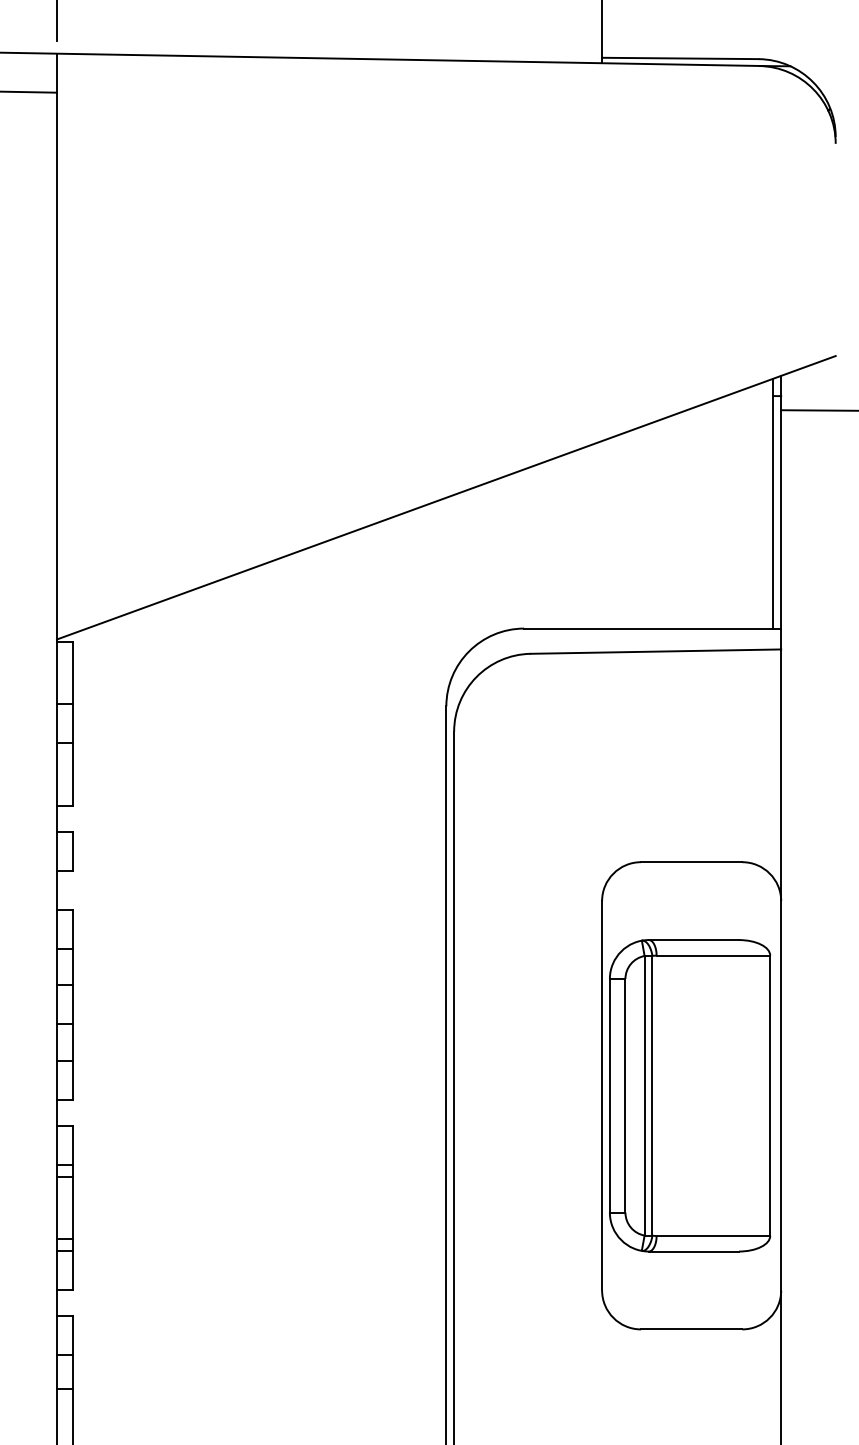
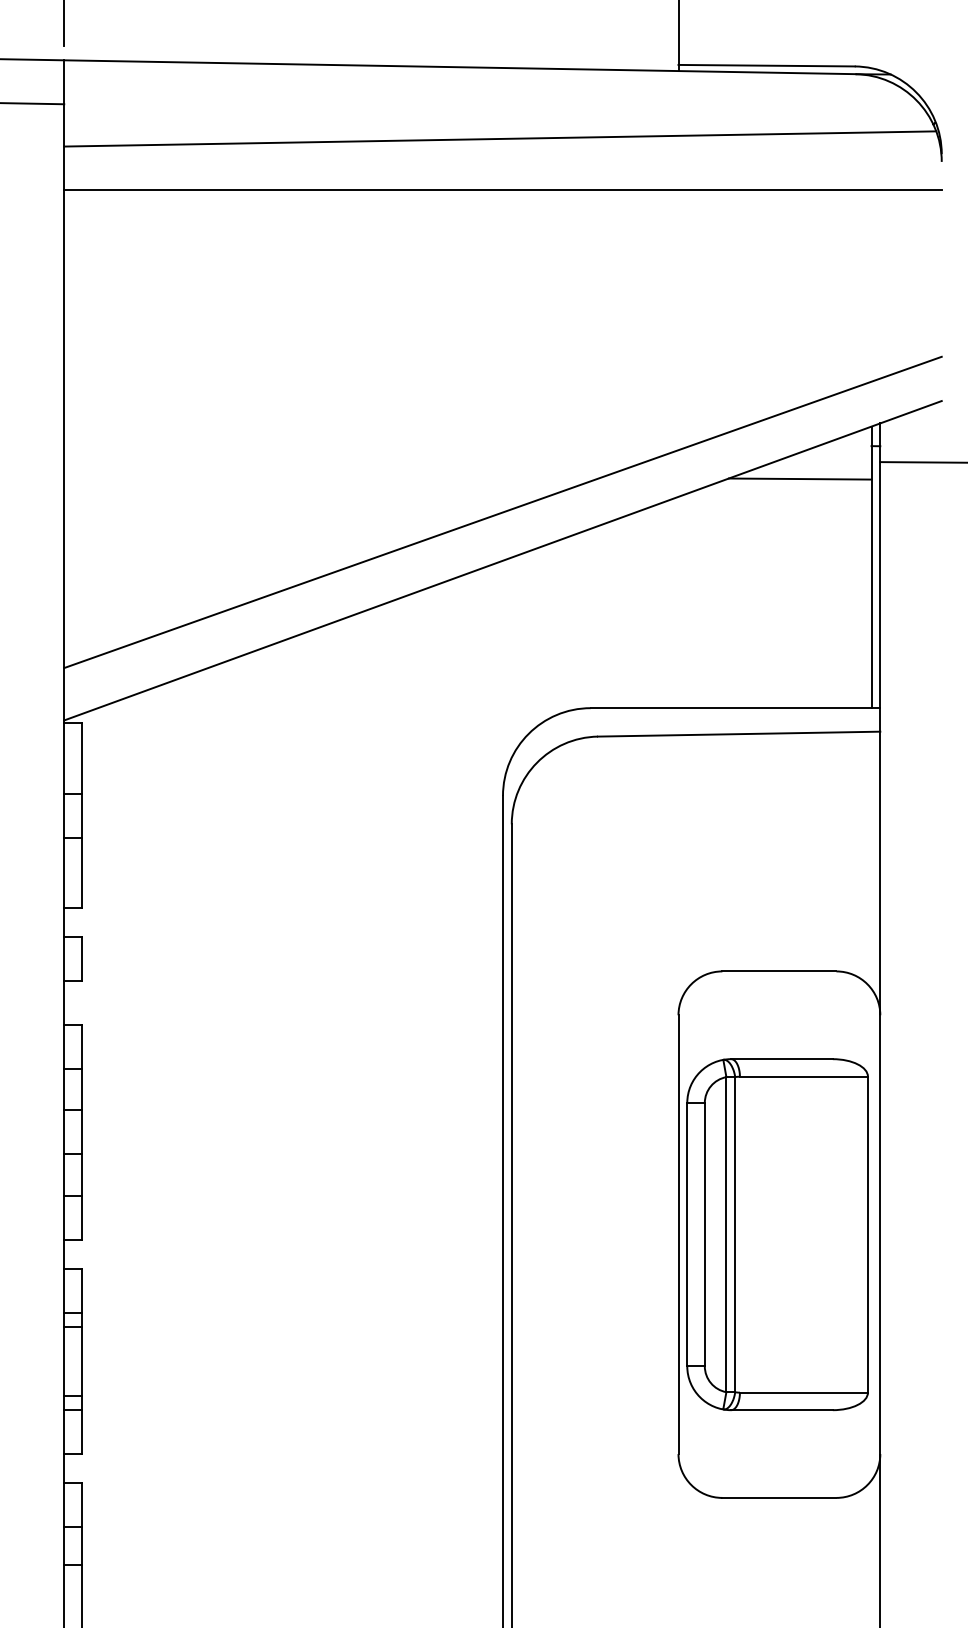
line: (443, 123) -> (499, 138), added
line: (446, 169) -> (503, 190), added
line: (709, 424) -> (799, 478), added
line: (446, 454) -> (503, 511), added

